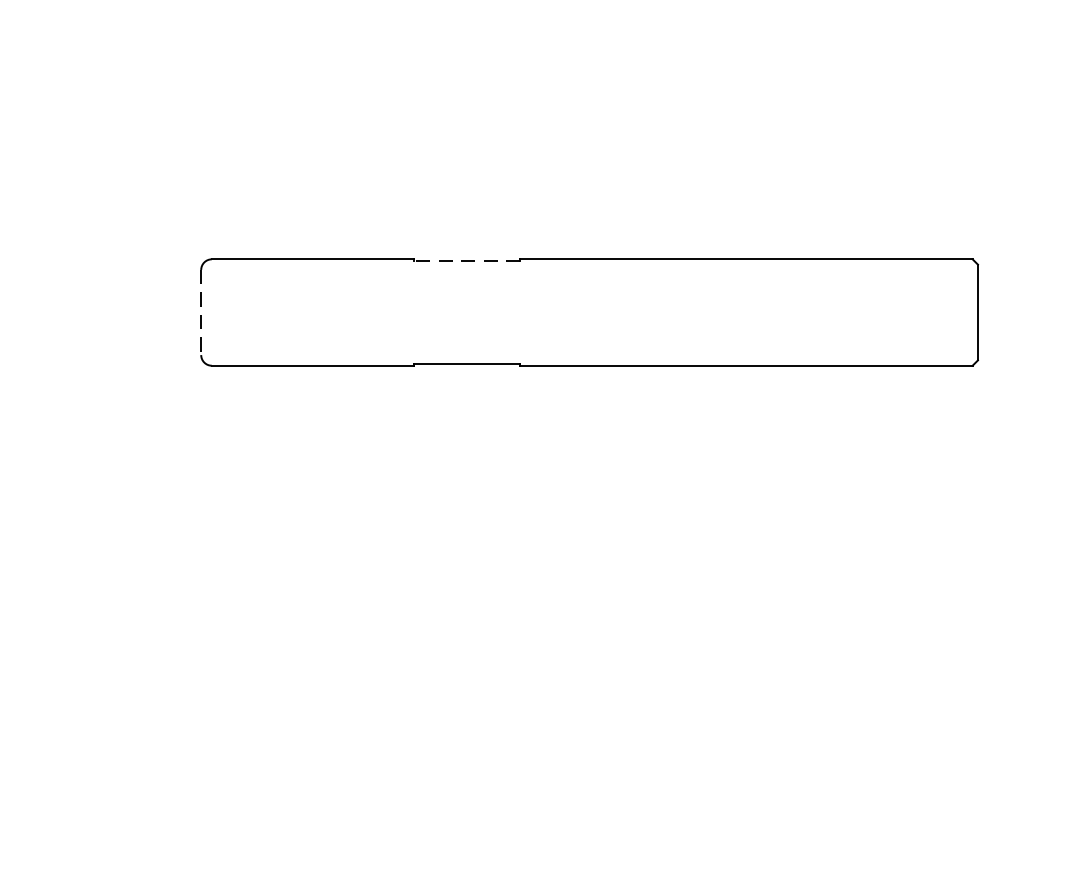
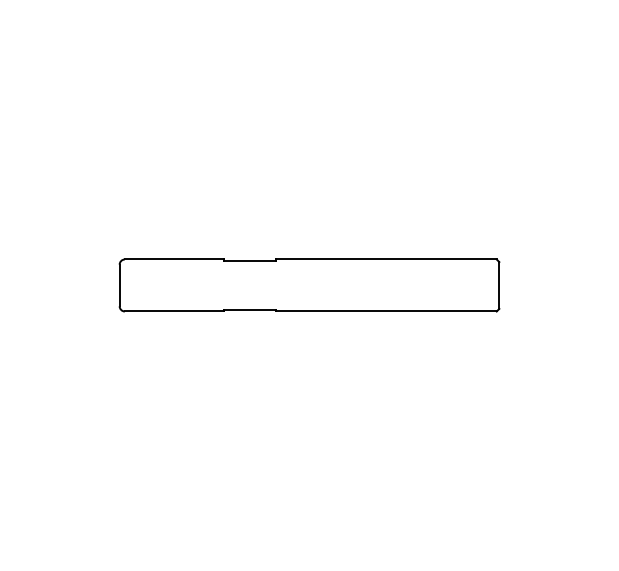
line: (466, 261) -> (249, 260), dashed -> solid
line: (200, 312) -> (119, 285), dashed -> solid

